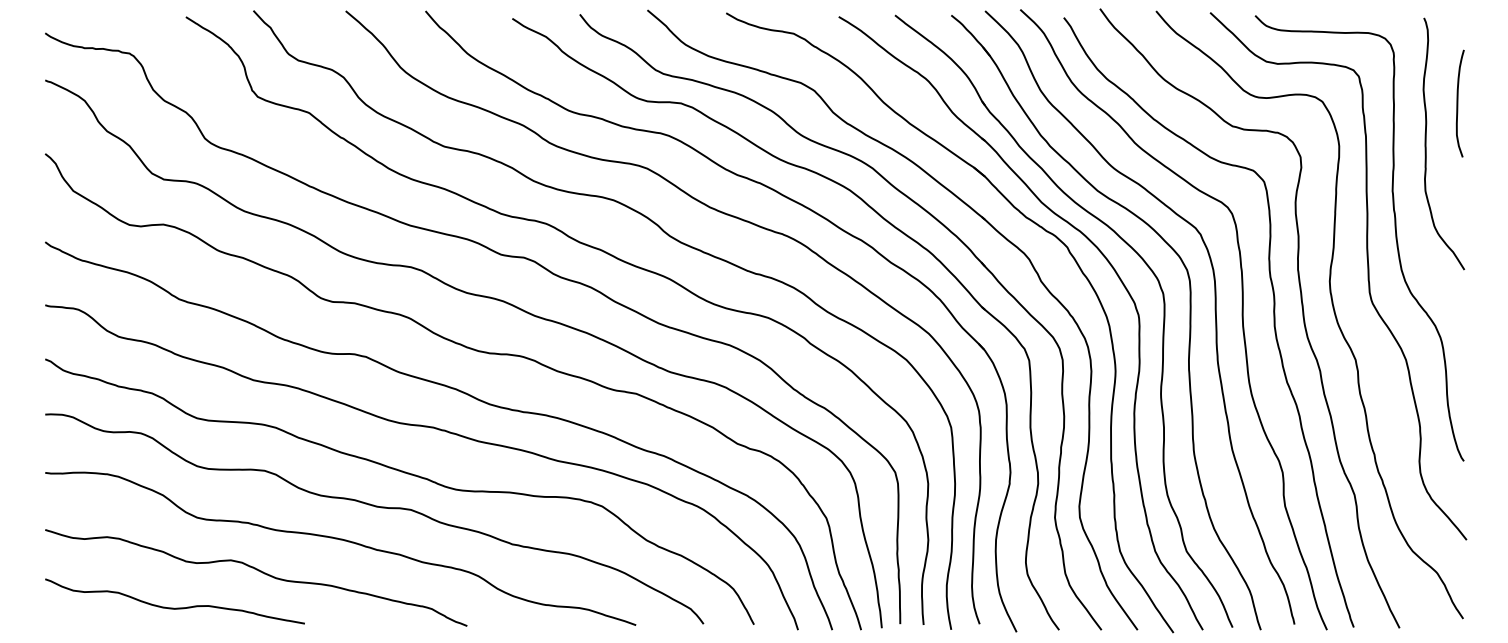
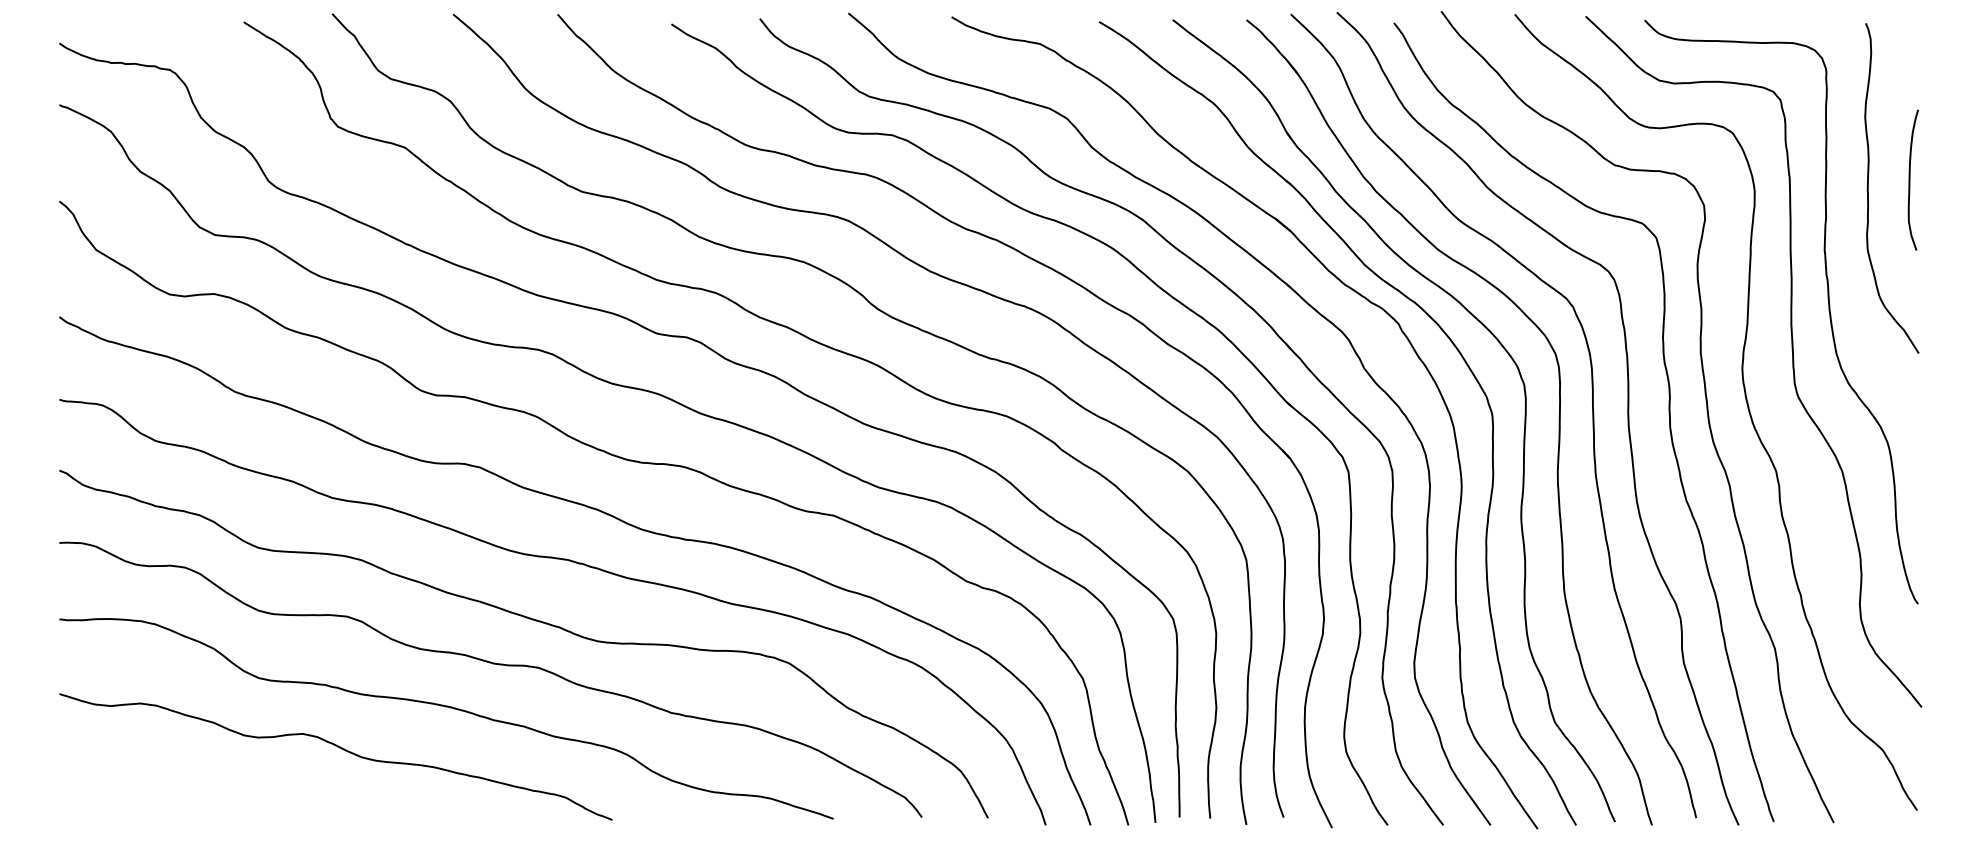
curve: (1458, 103) -> (1910, 179), moved
curve: (173, 607) -> (227, 795), removed

